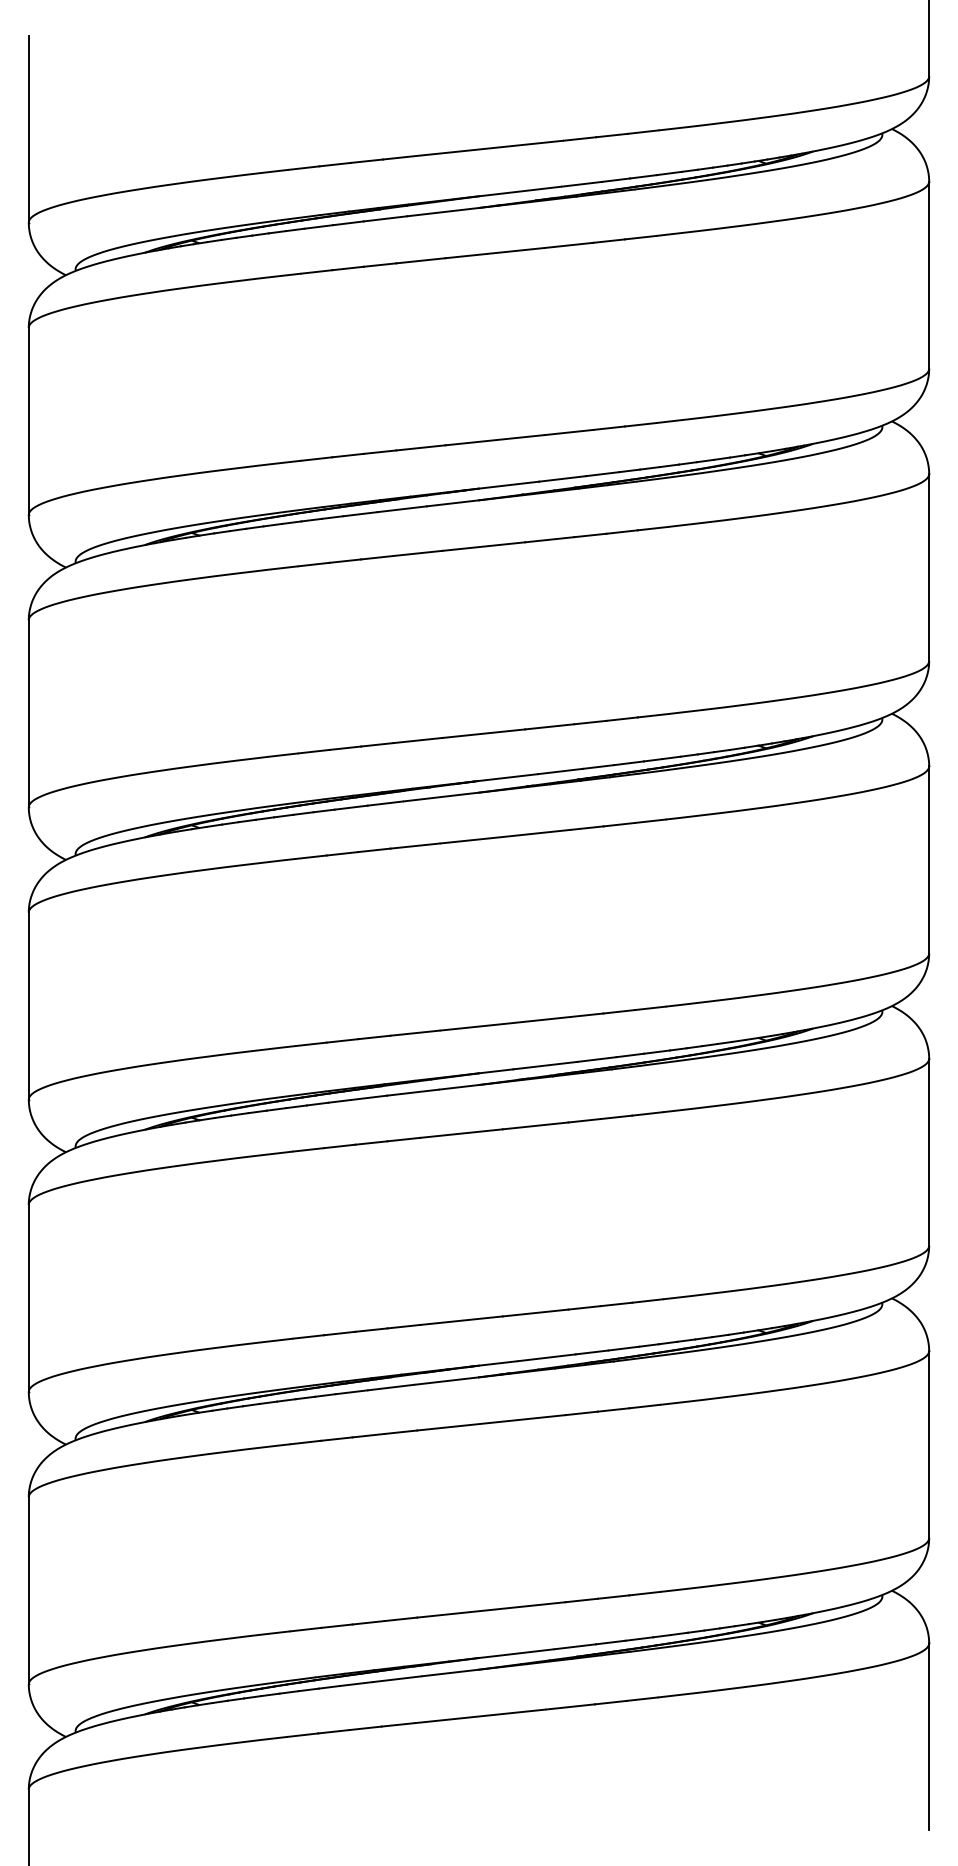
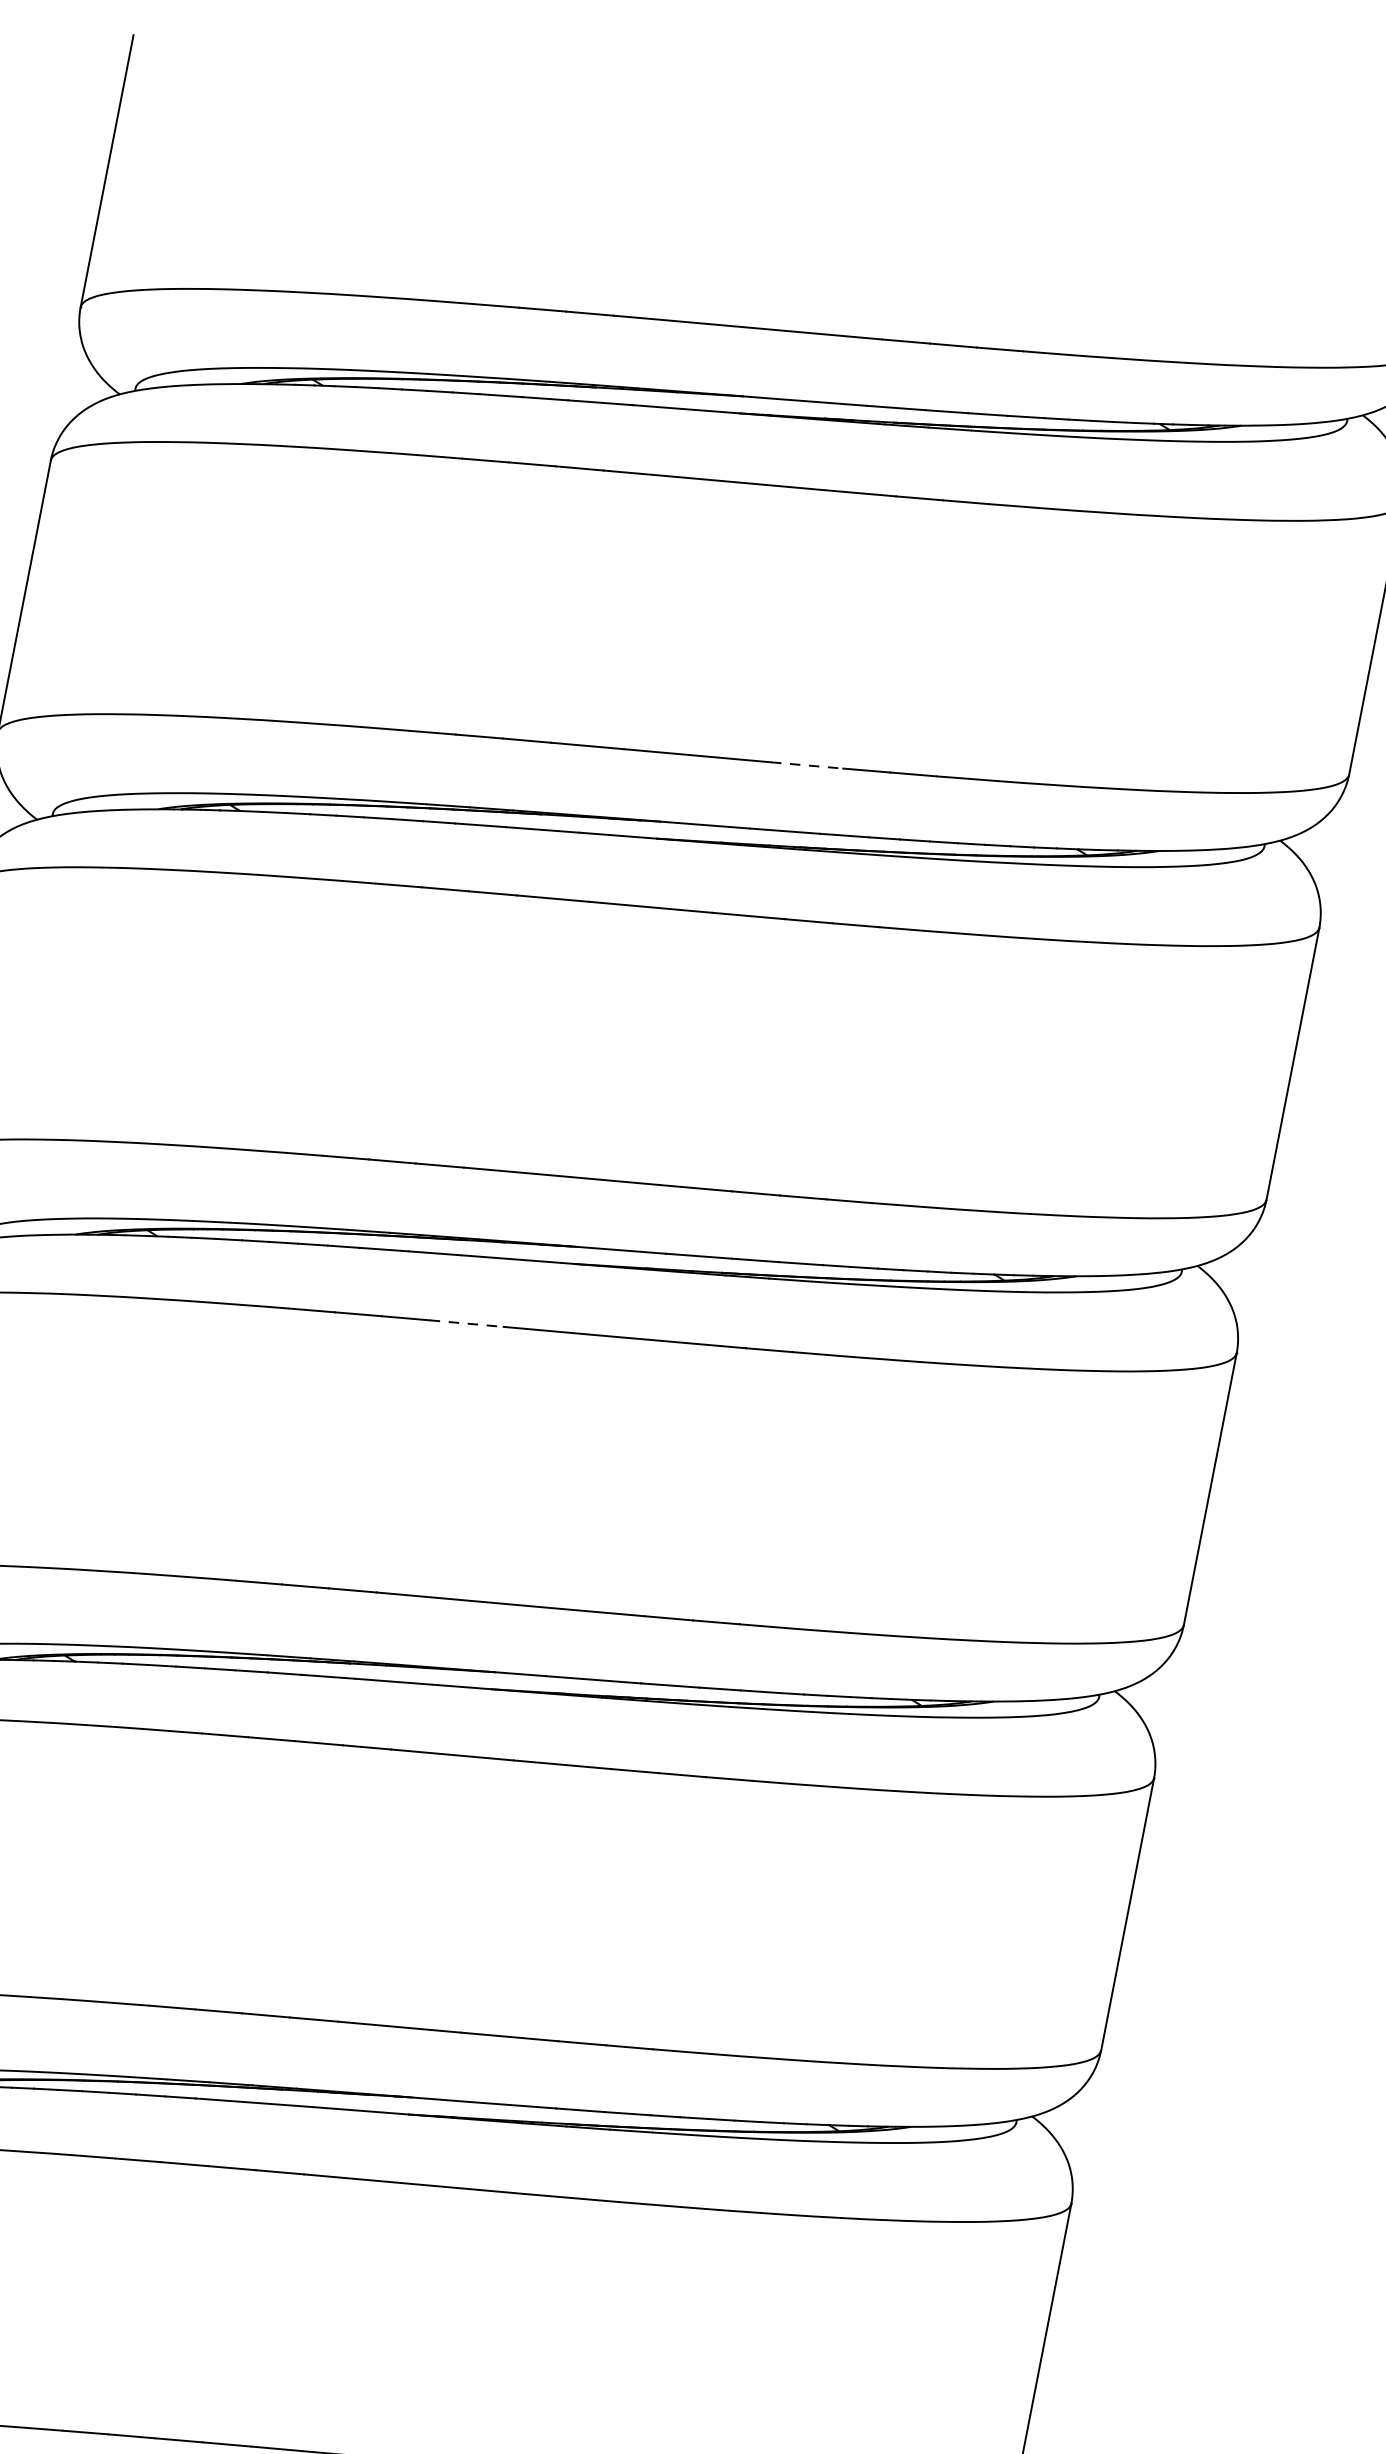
line: (569, 432) -> (807, 765), solid -> dashed
line: (415, 846) -> (466, 1324), solid -> dashed

